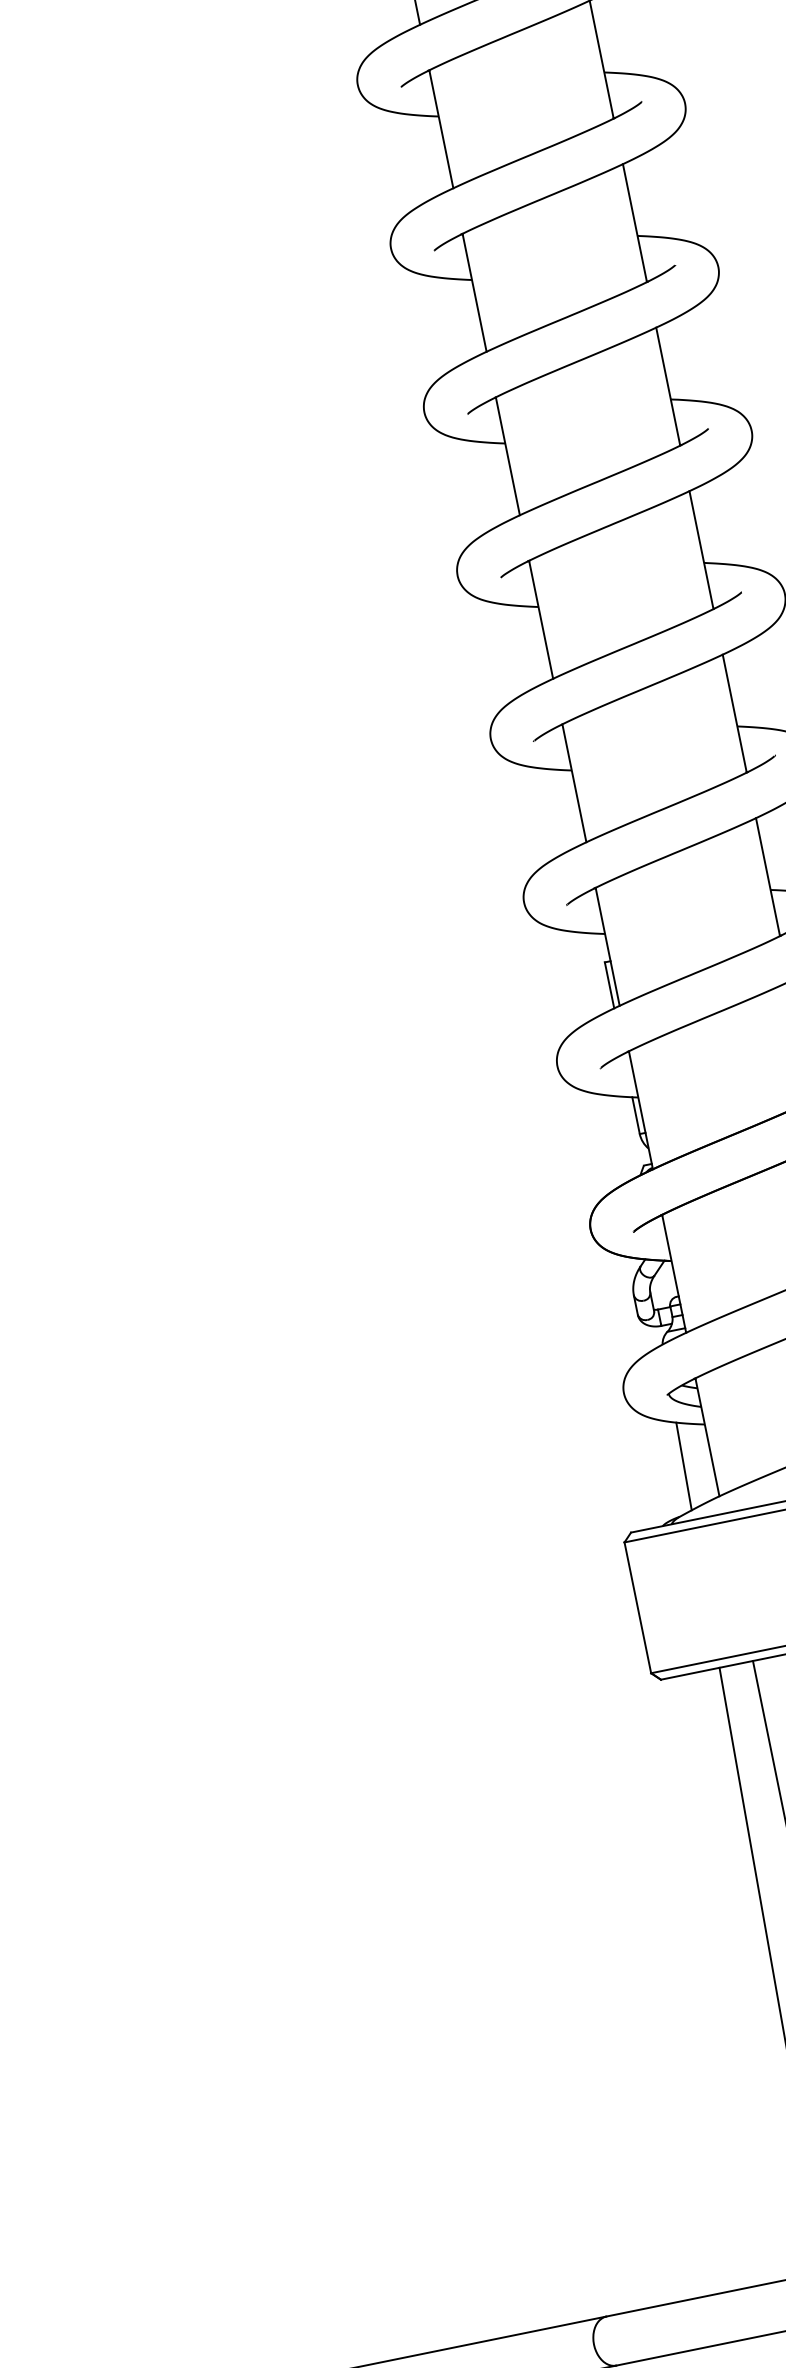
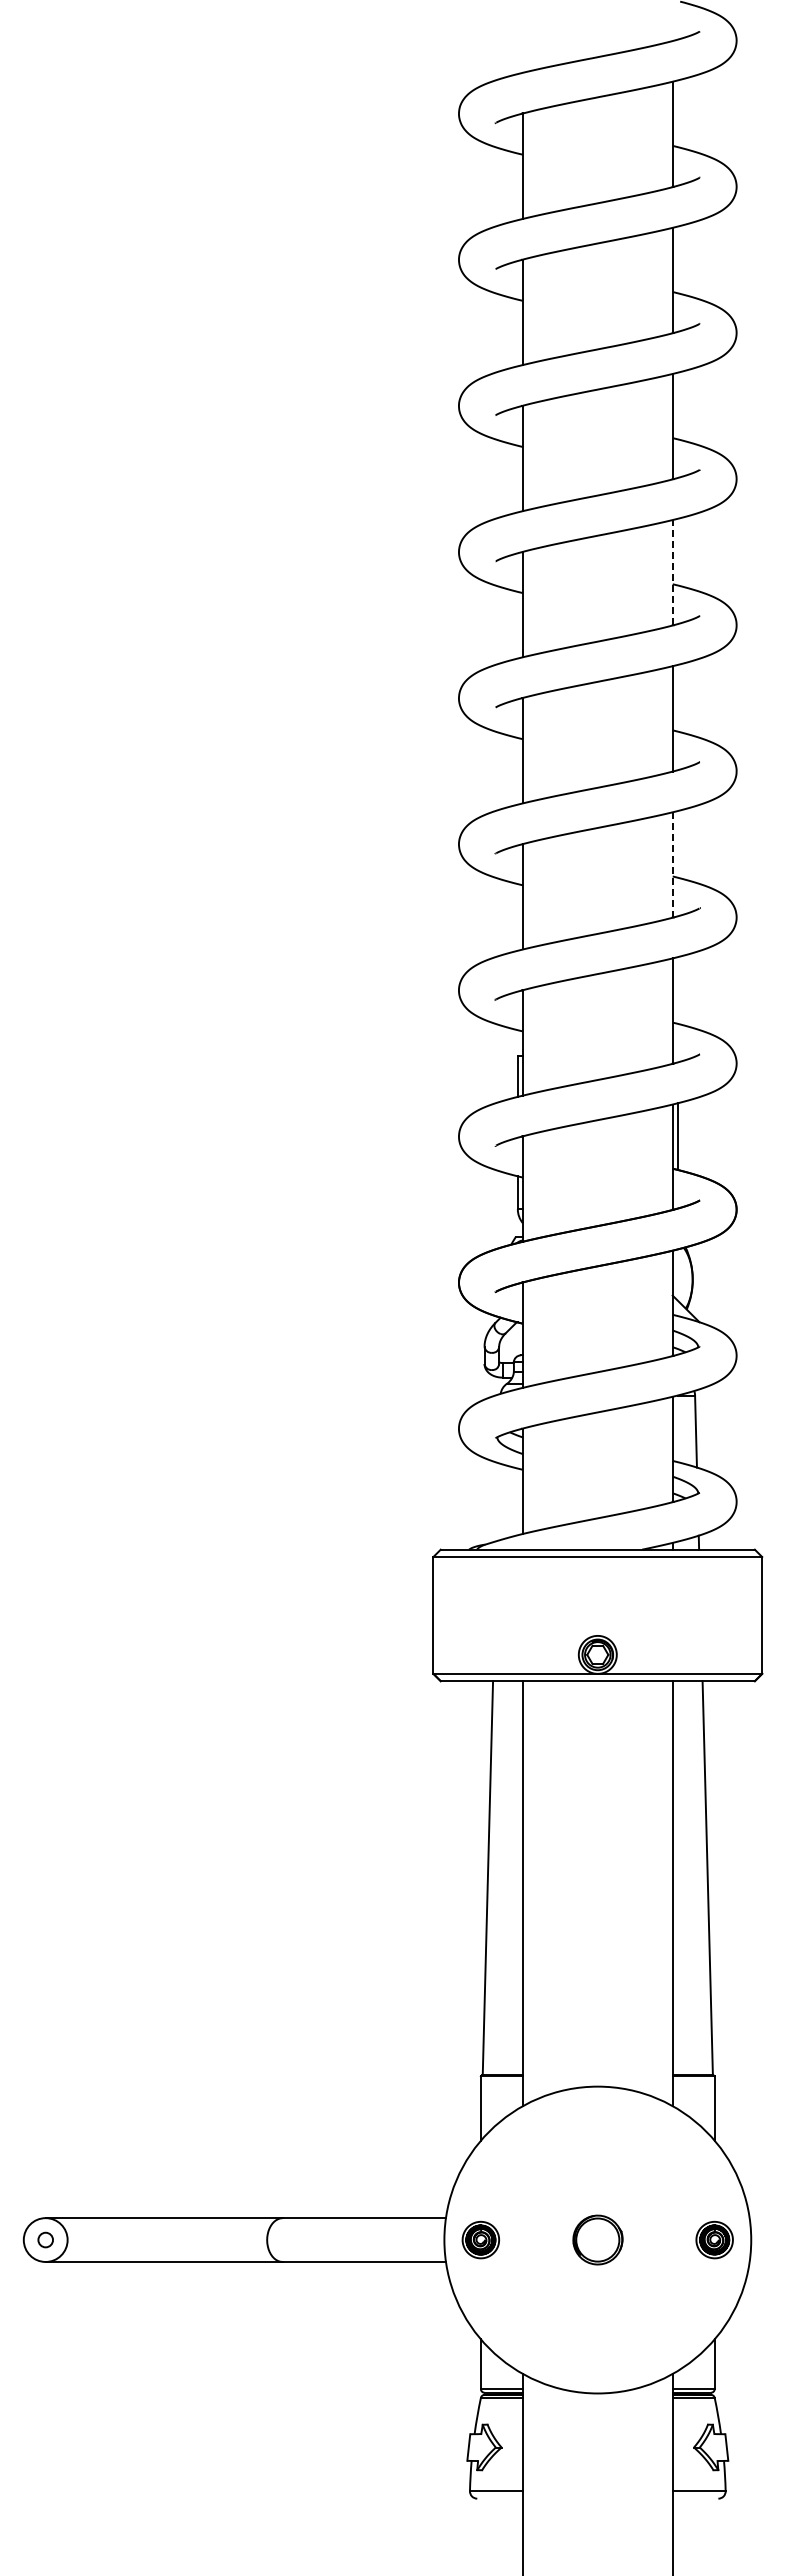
line: (667, 386) -> (672, 572), solid -> dashed
line: (734, 713) -> (672, 864), solid -> dashed
line: (683, 1466) -> (497, 1502), removed

